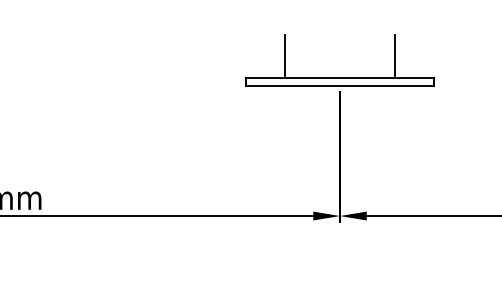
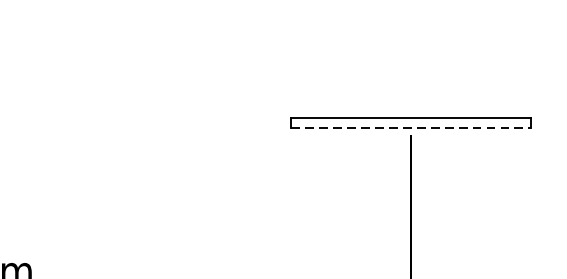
line: (285, 55) -> (341, 90), removed
line: (394, 55) -> (479, 90), removed
line: (340, 85) -> (411, 128), solid -> dashed

